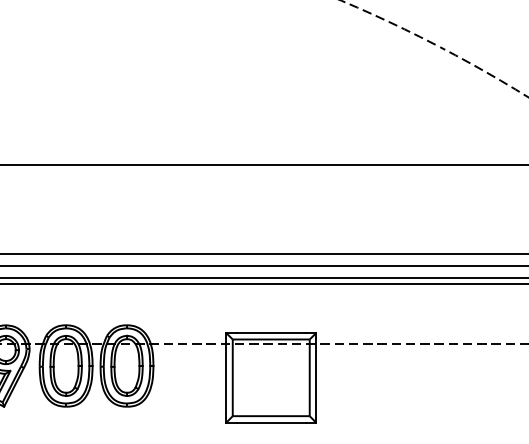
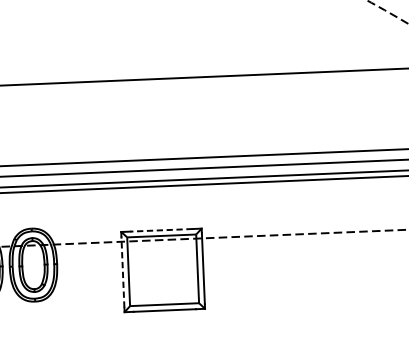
line: (271, 333) -> (161, 230), solid -> dashed
line: (226, 377) -> (123, 271), solid -> dashed

